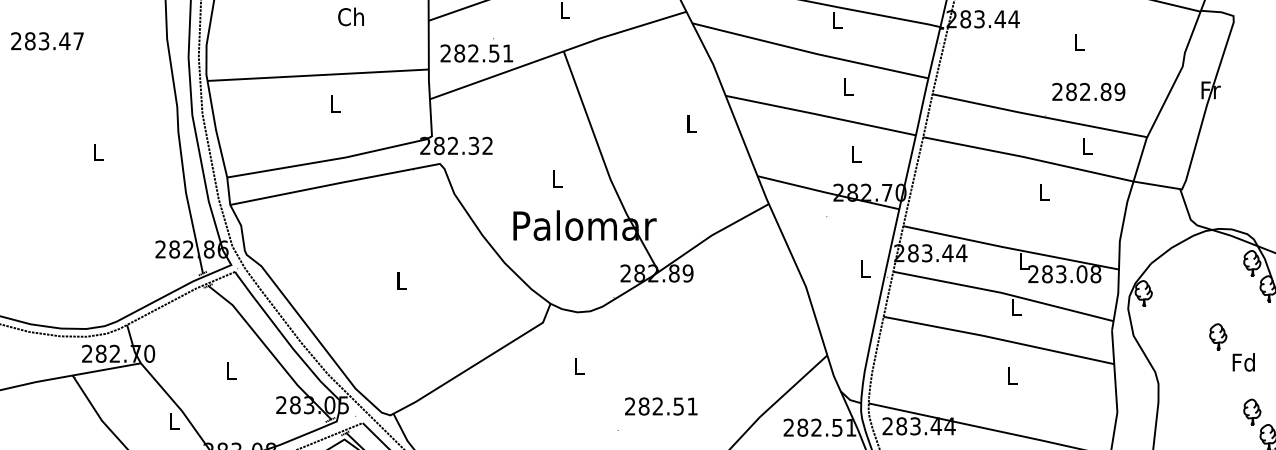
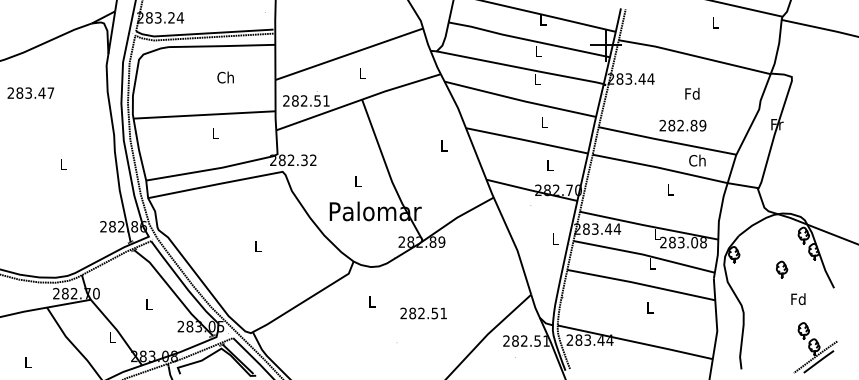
text: (1078, 41) -> (692, 93), L -> Fd
text: (1088, 91) -> (682, 125), moved
text: (1086, 146) -> (697, 160), L -> Ch
part: (1219, 336) -> (782, 269), moved
text: (661, 406) -> (423, 313), moved

